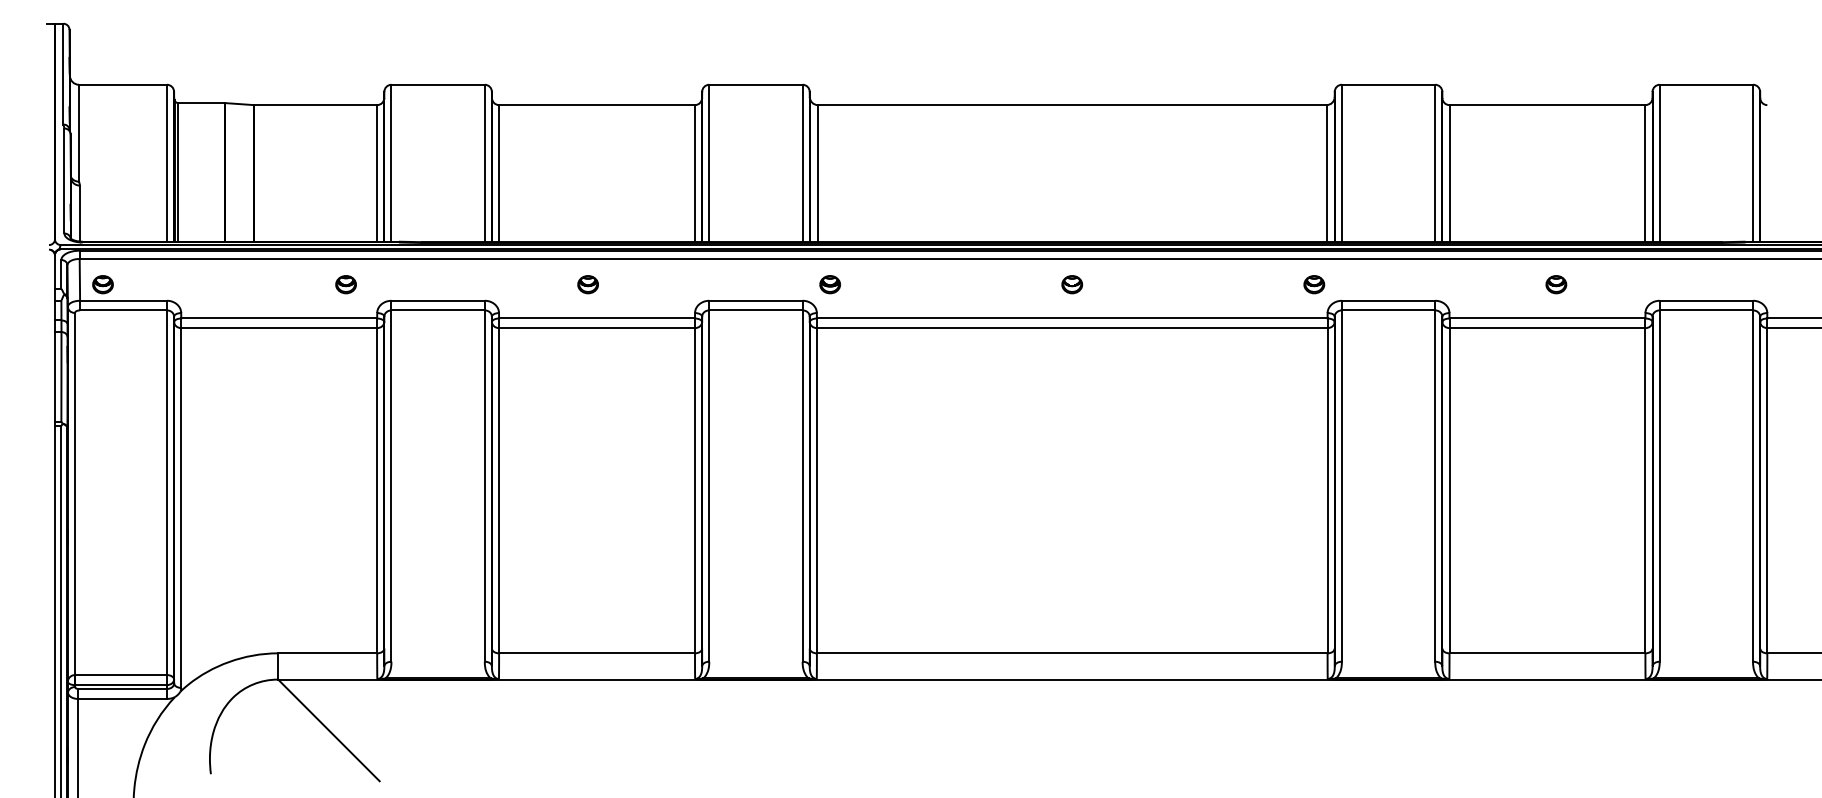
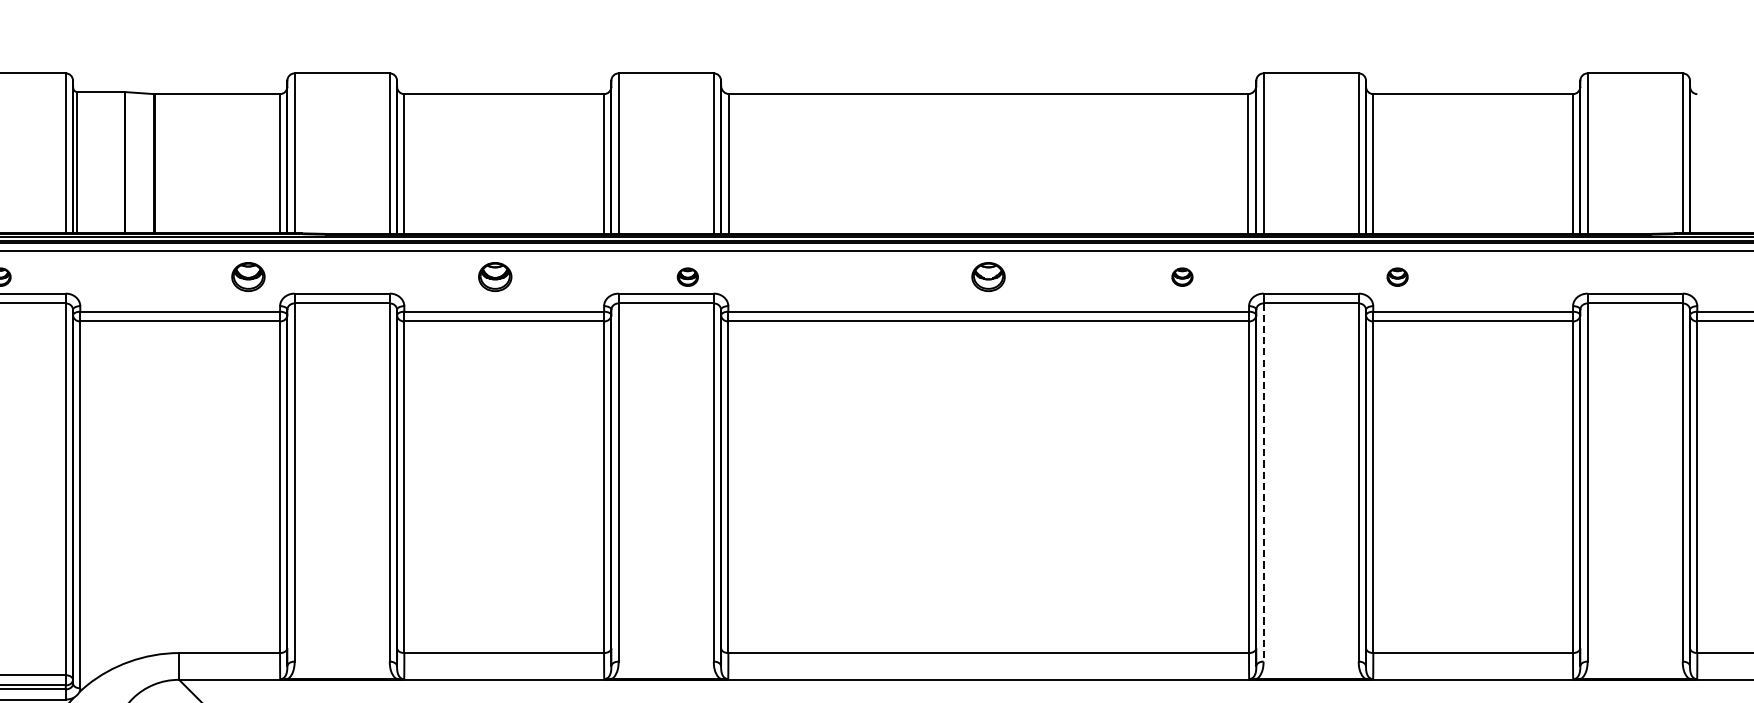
part: (345, 284) -> (247, 277), size x1.6
part: (587, 284) -> (494, 277), size x1.6
part: (829, 284) -> (687, 277), moved
part: (1072, 284) -> (988, 277), size x1.6
part: (1314, 284) -> (1182, 277), moved
part: (1556, 284) -> (1397, 277), moved
line: (1341, 486) -> (1263, 482), solid -> dashed

